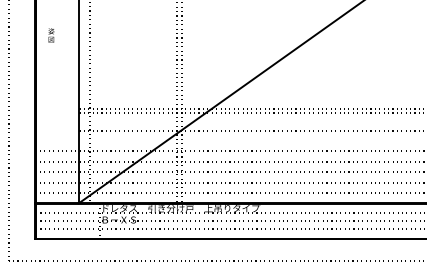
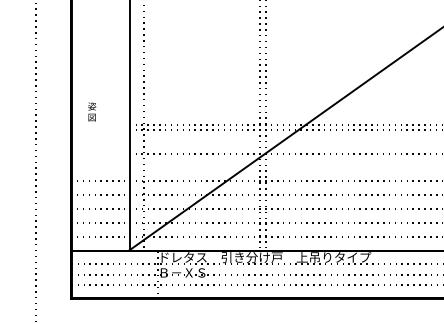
text: (51, 35) -> (92, 111), moved

